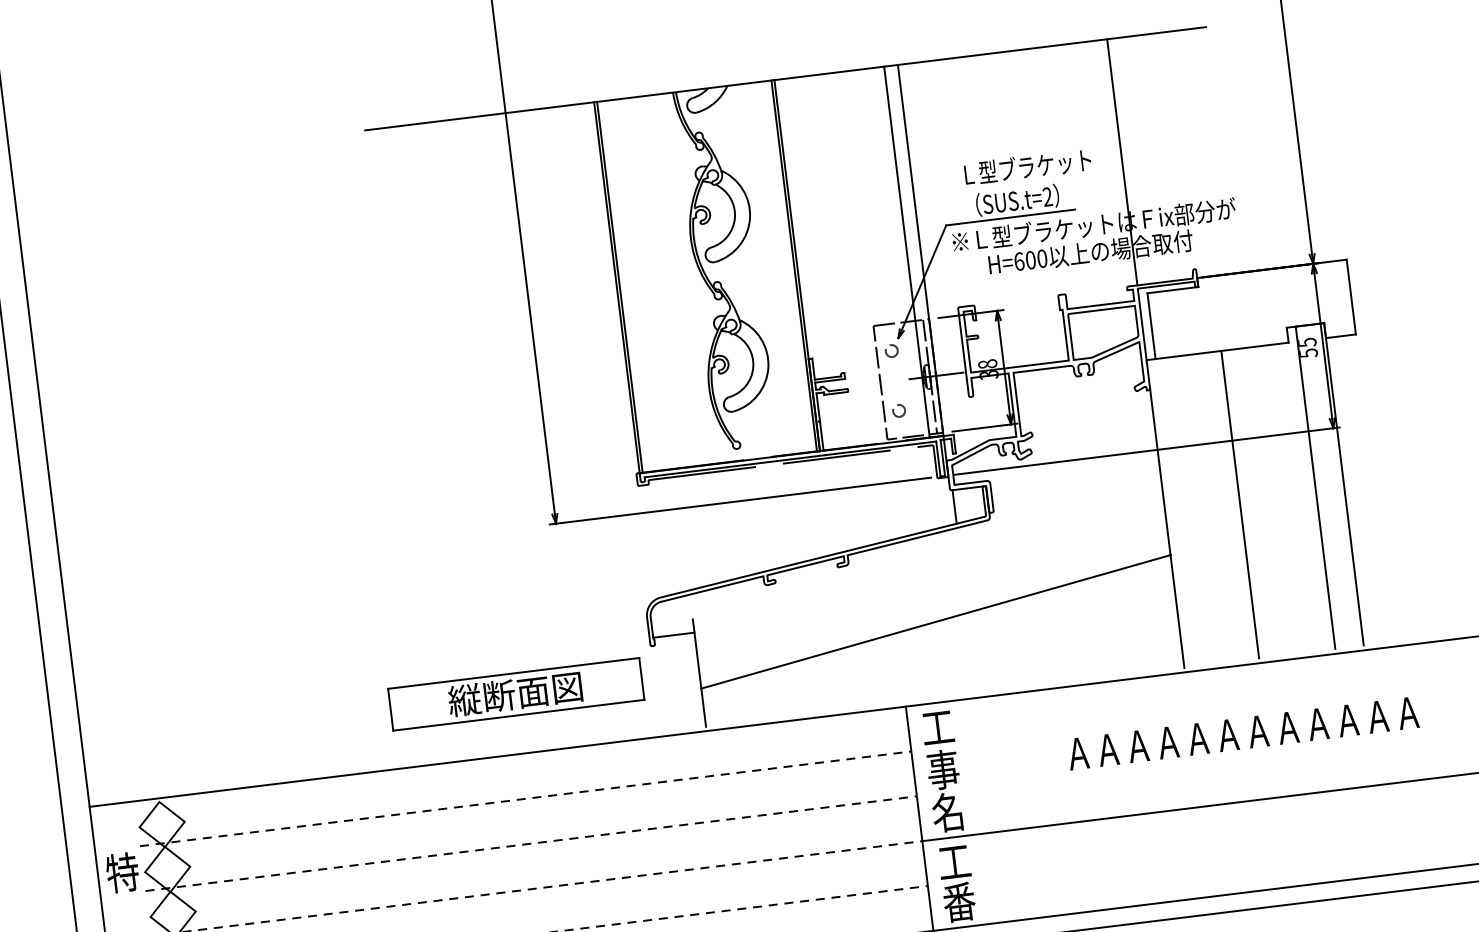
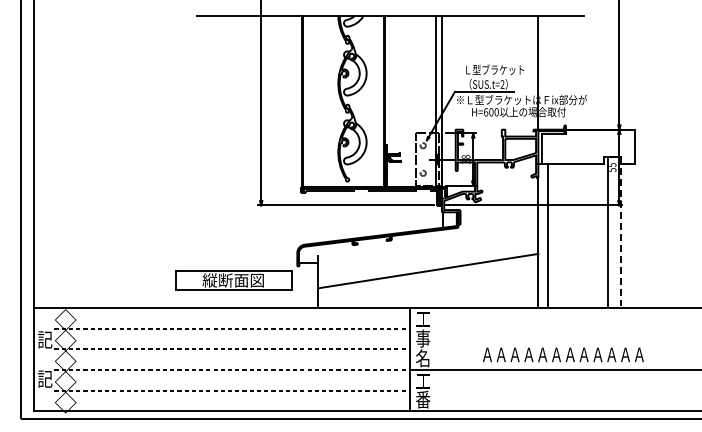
line: (1342, 484) -> (620, 231), solid -> dashed
line: (1239, 503) -> (547, 234), moved
text: (1243, 732) -> (563, 354), moved
text: (121, 872) -> (44, 339), 特 -> 記

